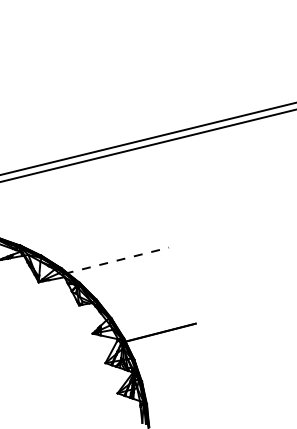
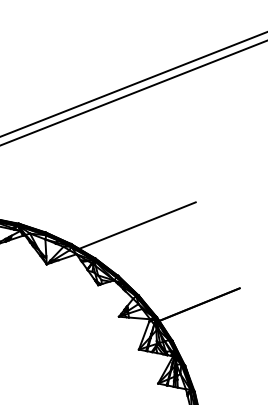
line: (116, 260) -> (135, 226), dashed -> solid

